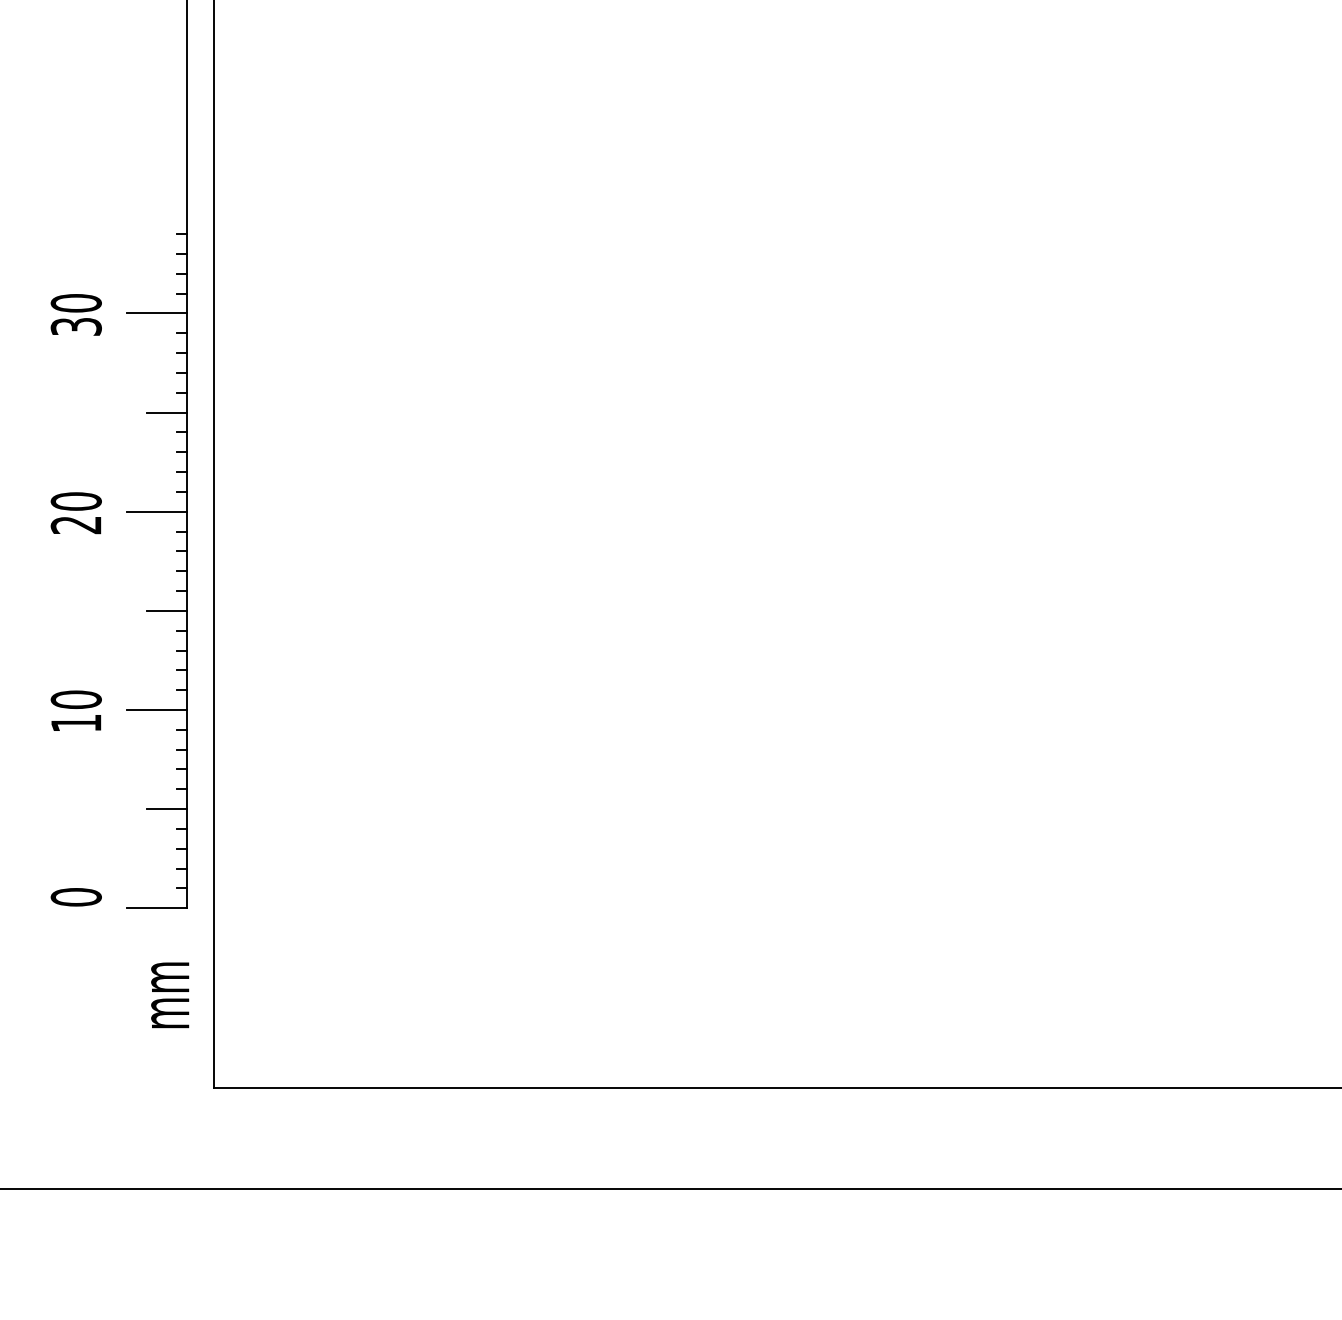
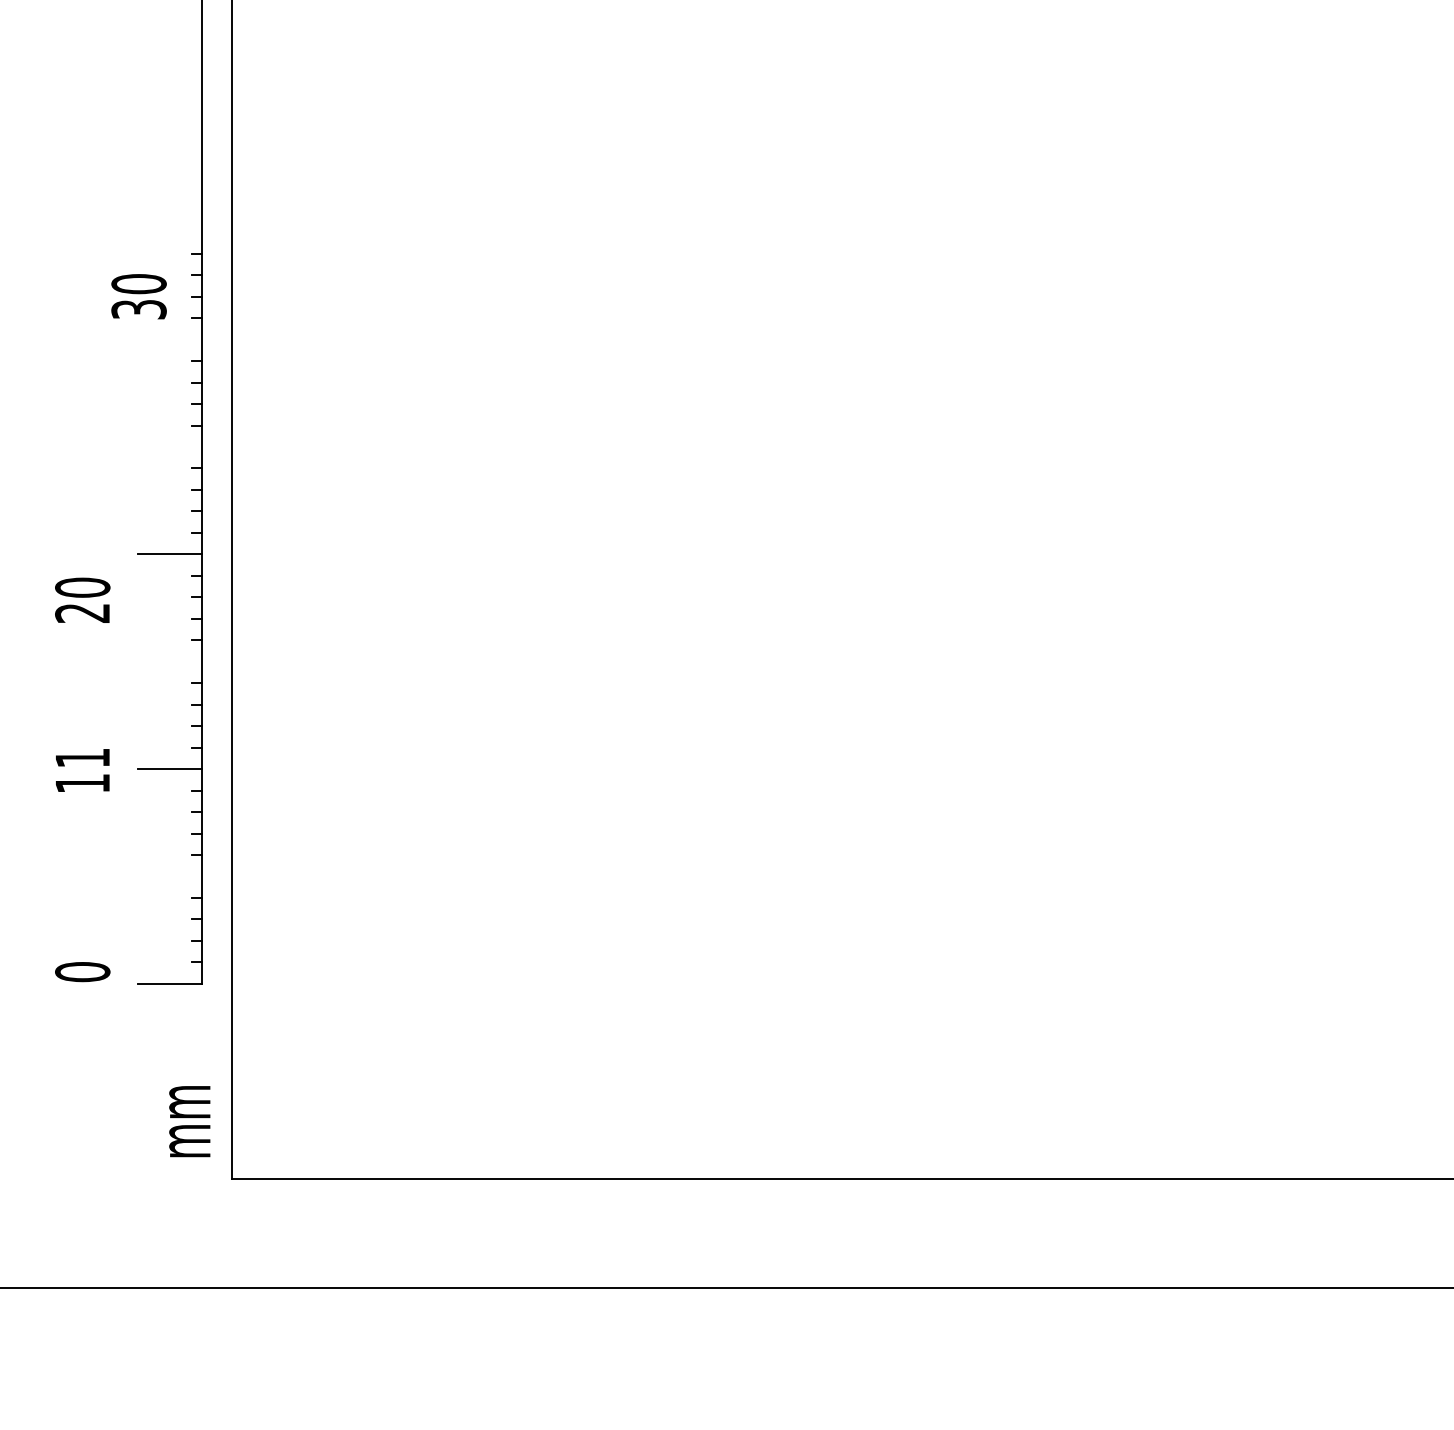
line: (156, 313) -> (169, 339), removed
text: (75, 314) -> (138, 296), moved
line: (166, 412) -> (180, 446), removed
text: (75, 513) -> (81, 600), moved
line: (166, 610) -> (180, 661), removed
text: (75, 699) -> (81, 757), 10 -> 11
line: (166, 809) -> (180, 876), removed
text: (170, 995) -> (190, 1121), moved

